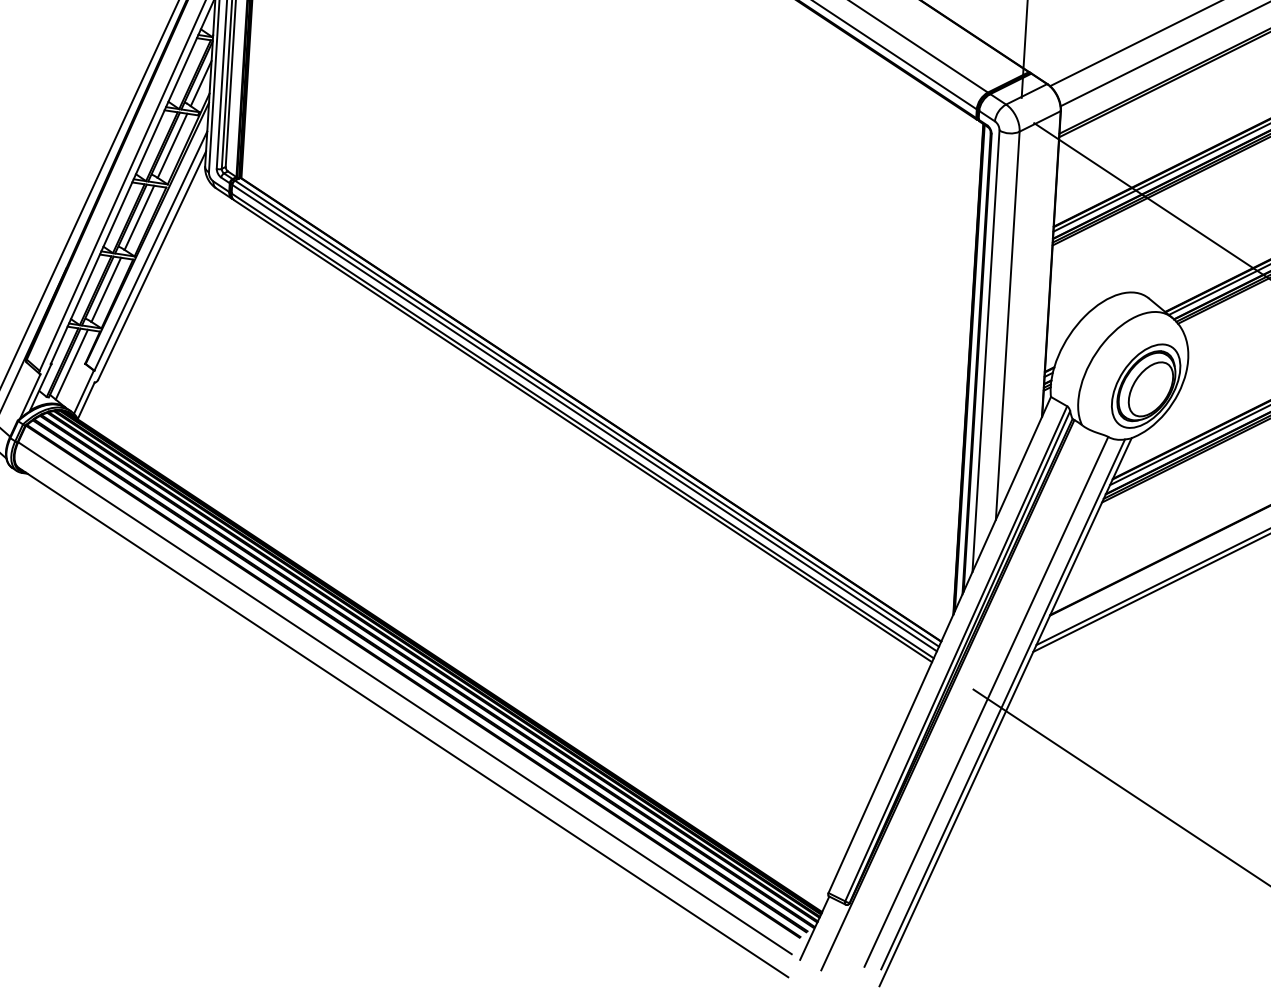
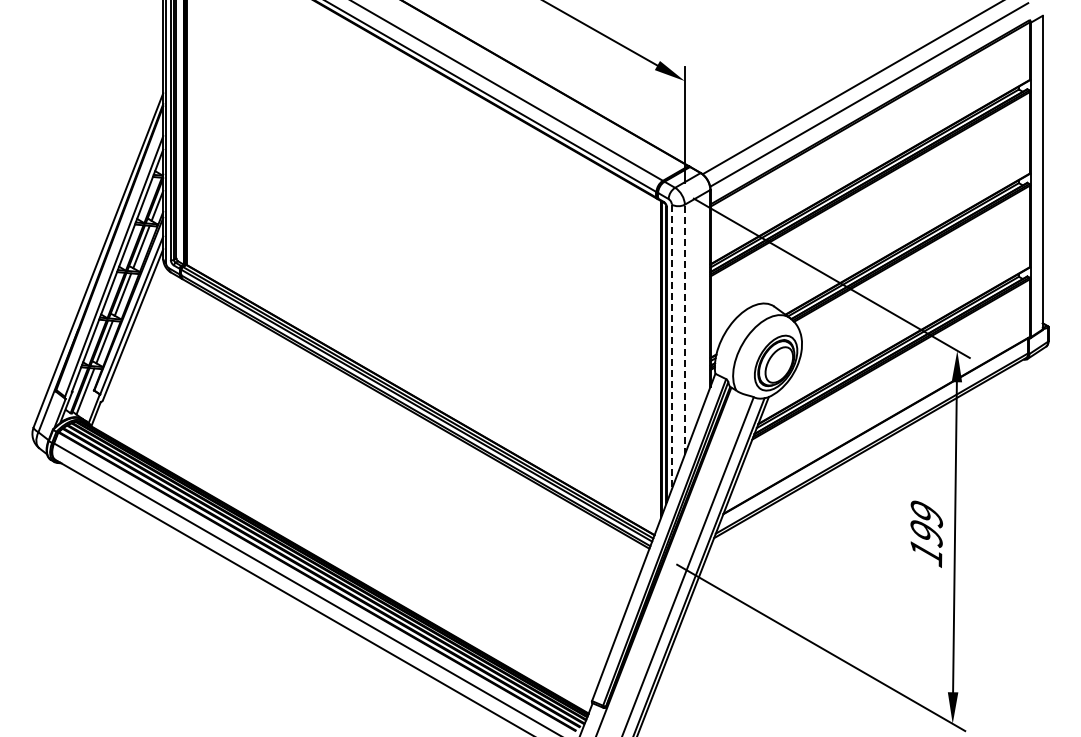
line: (1007, 325) -> (684, 329), solid -> dashed
line: (985, 351) -> (671, 347), solid -> dashed

